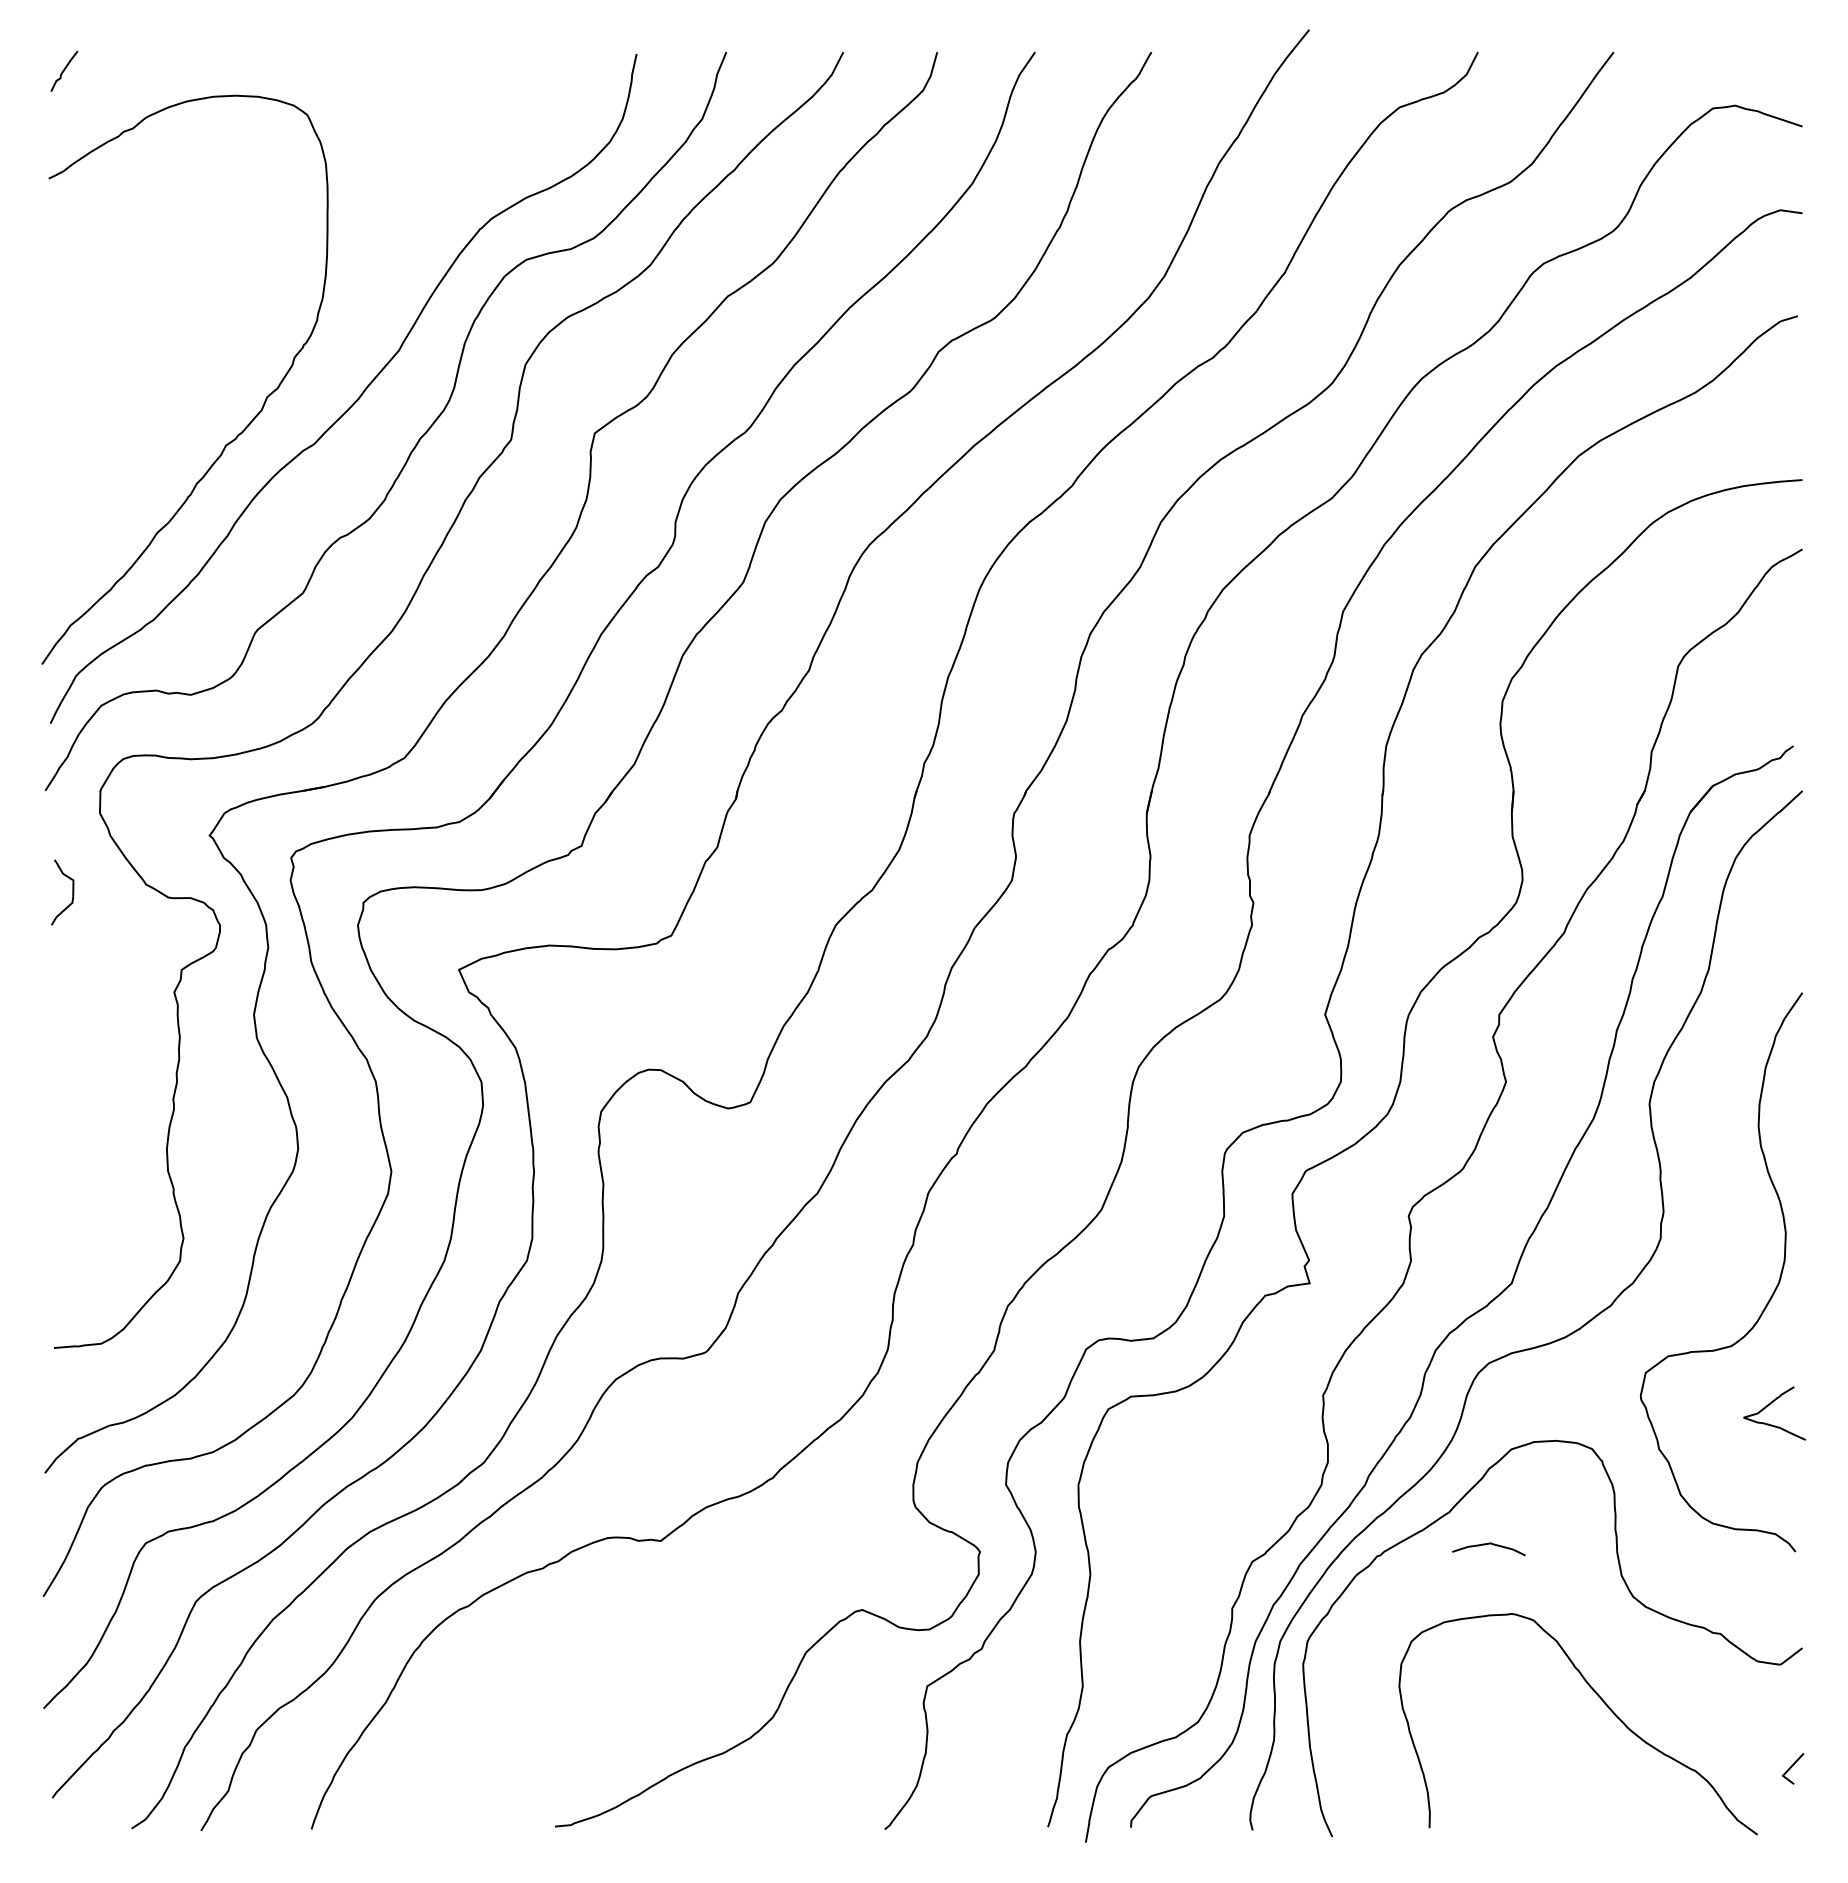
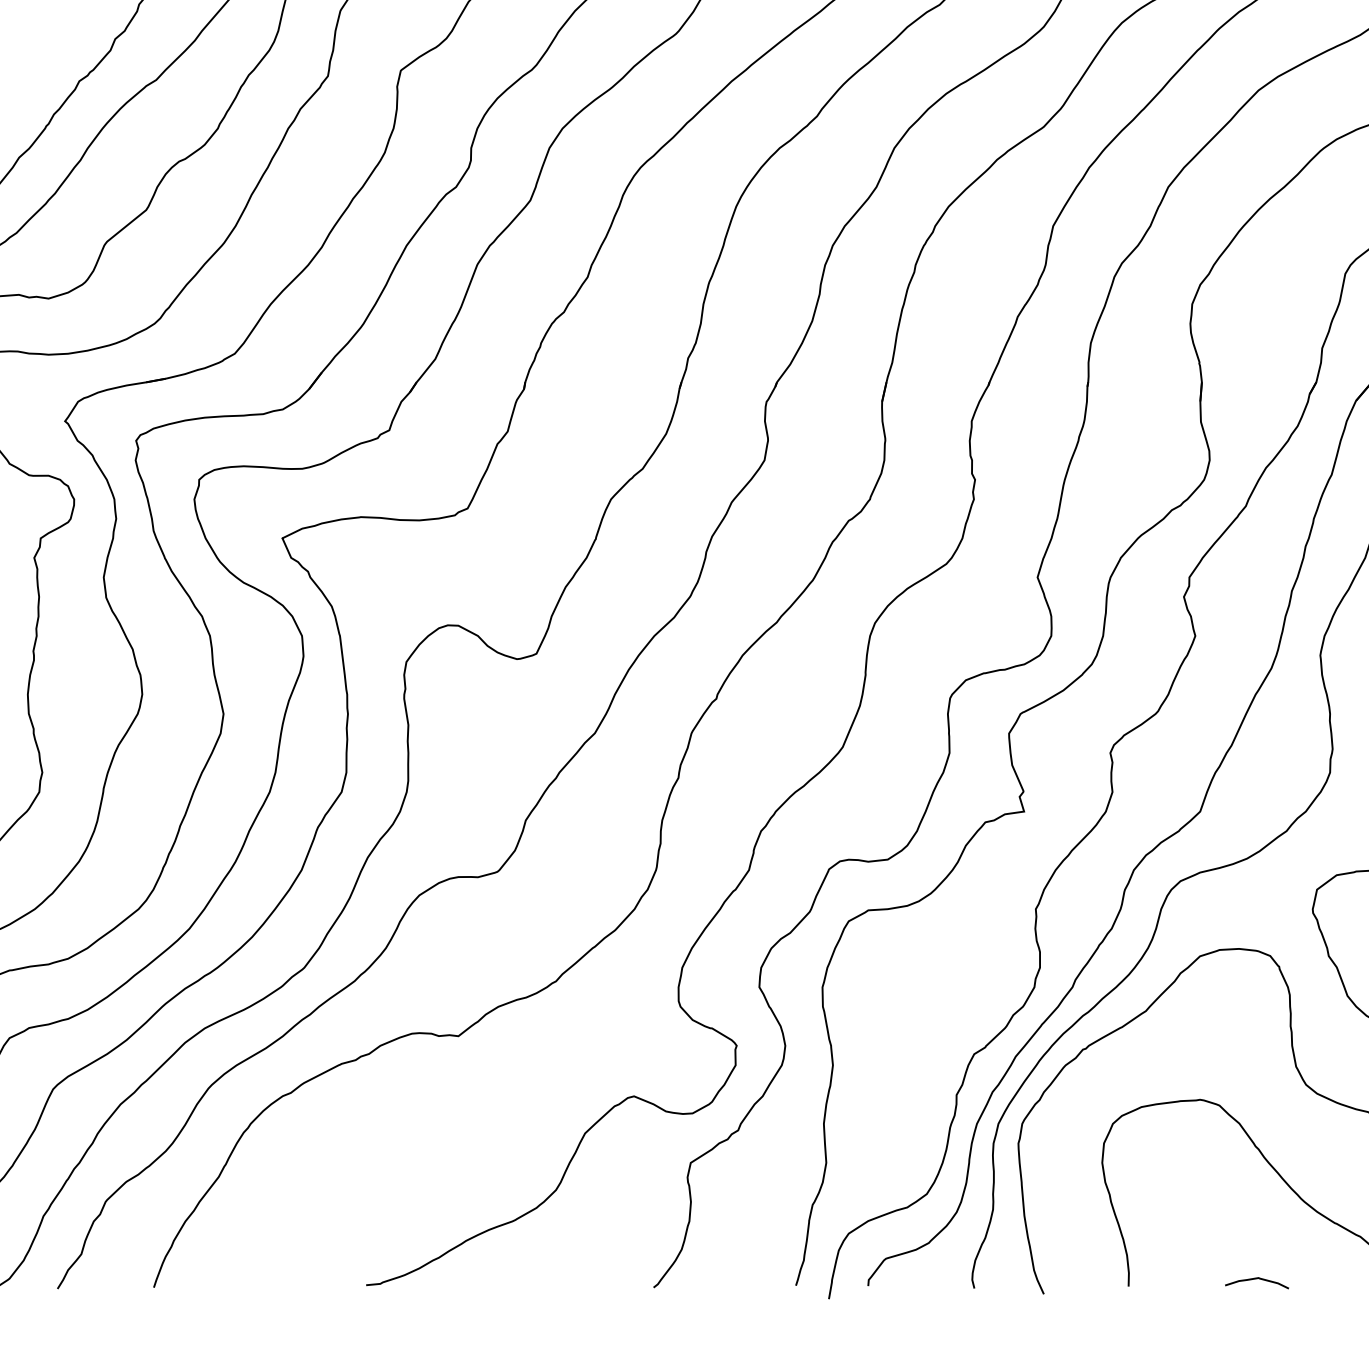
curve: (1488, 1544) -> (1256, 1279), moved

